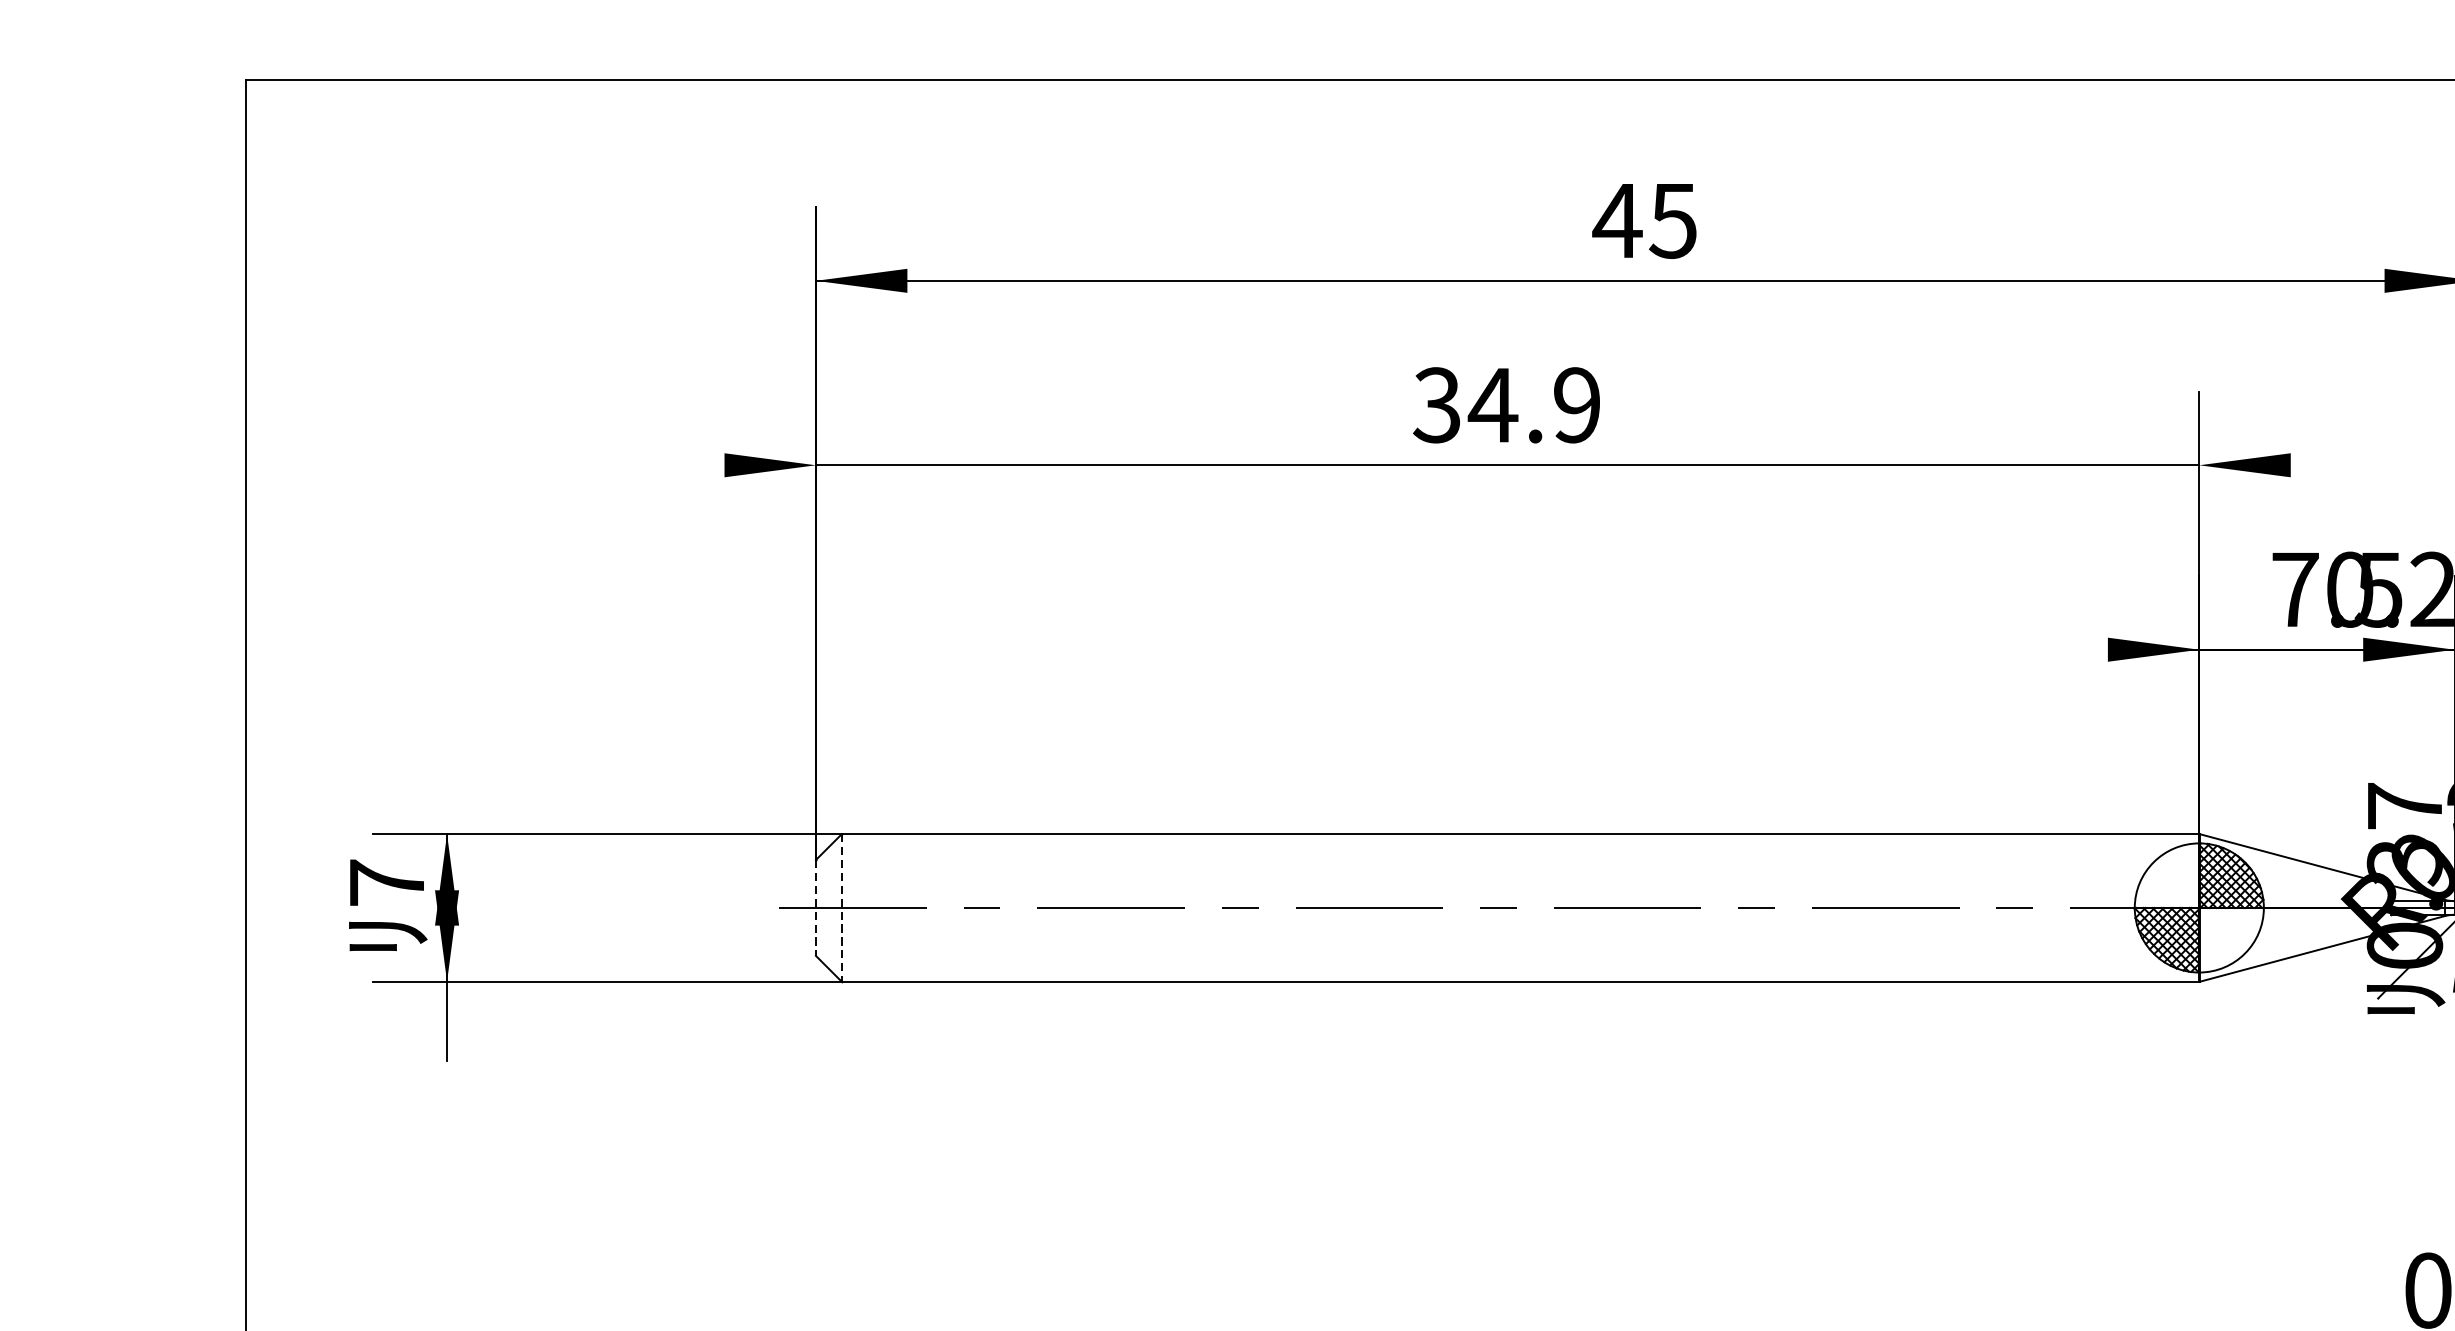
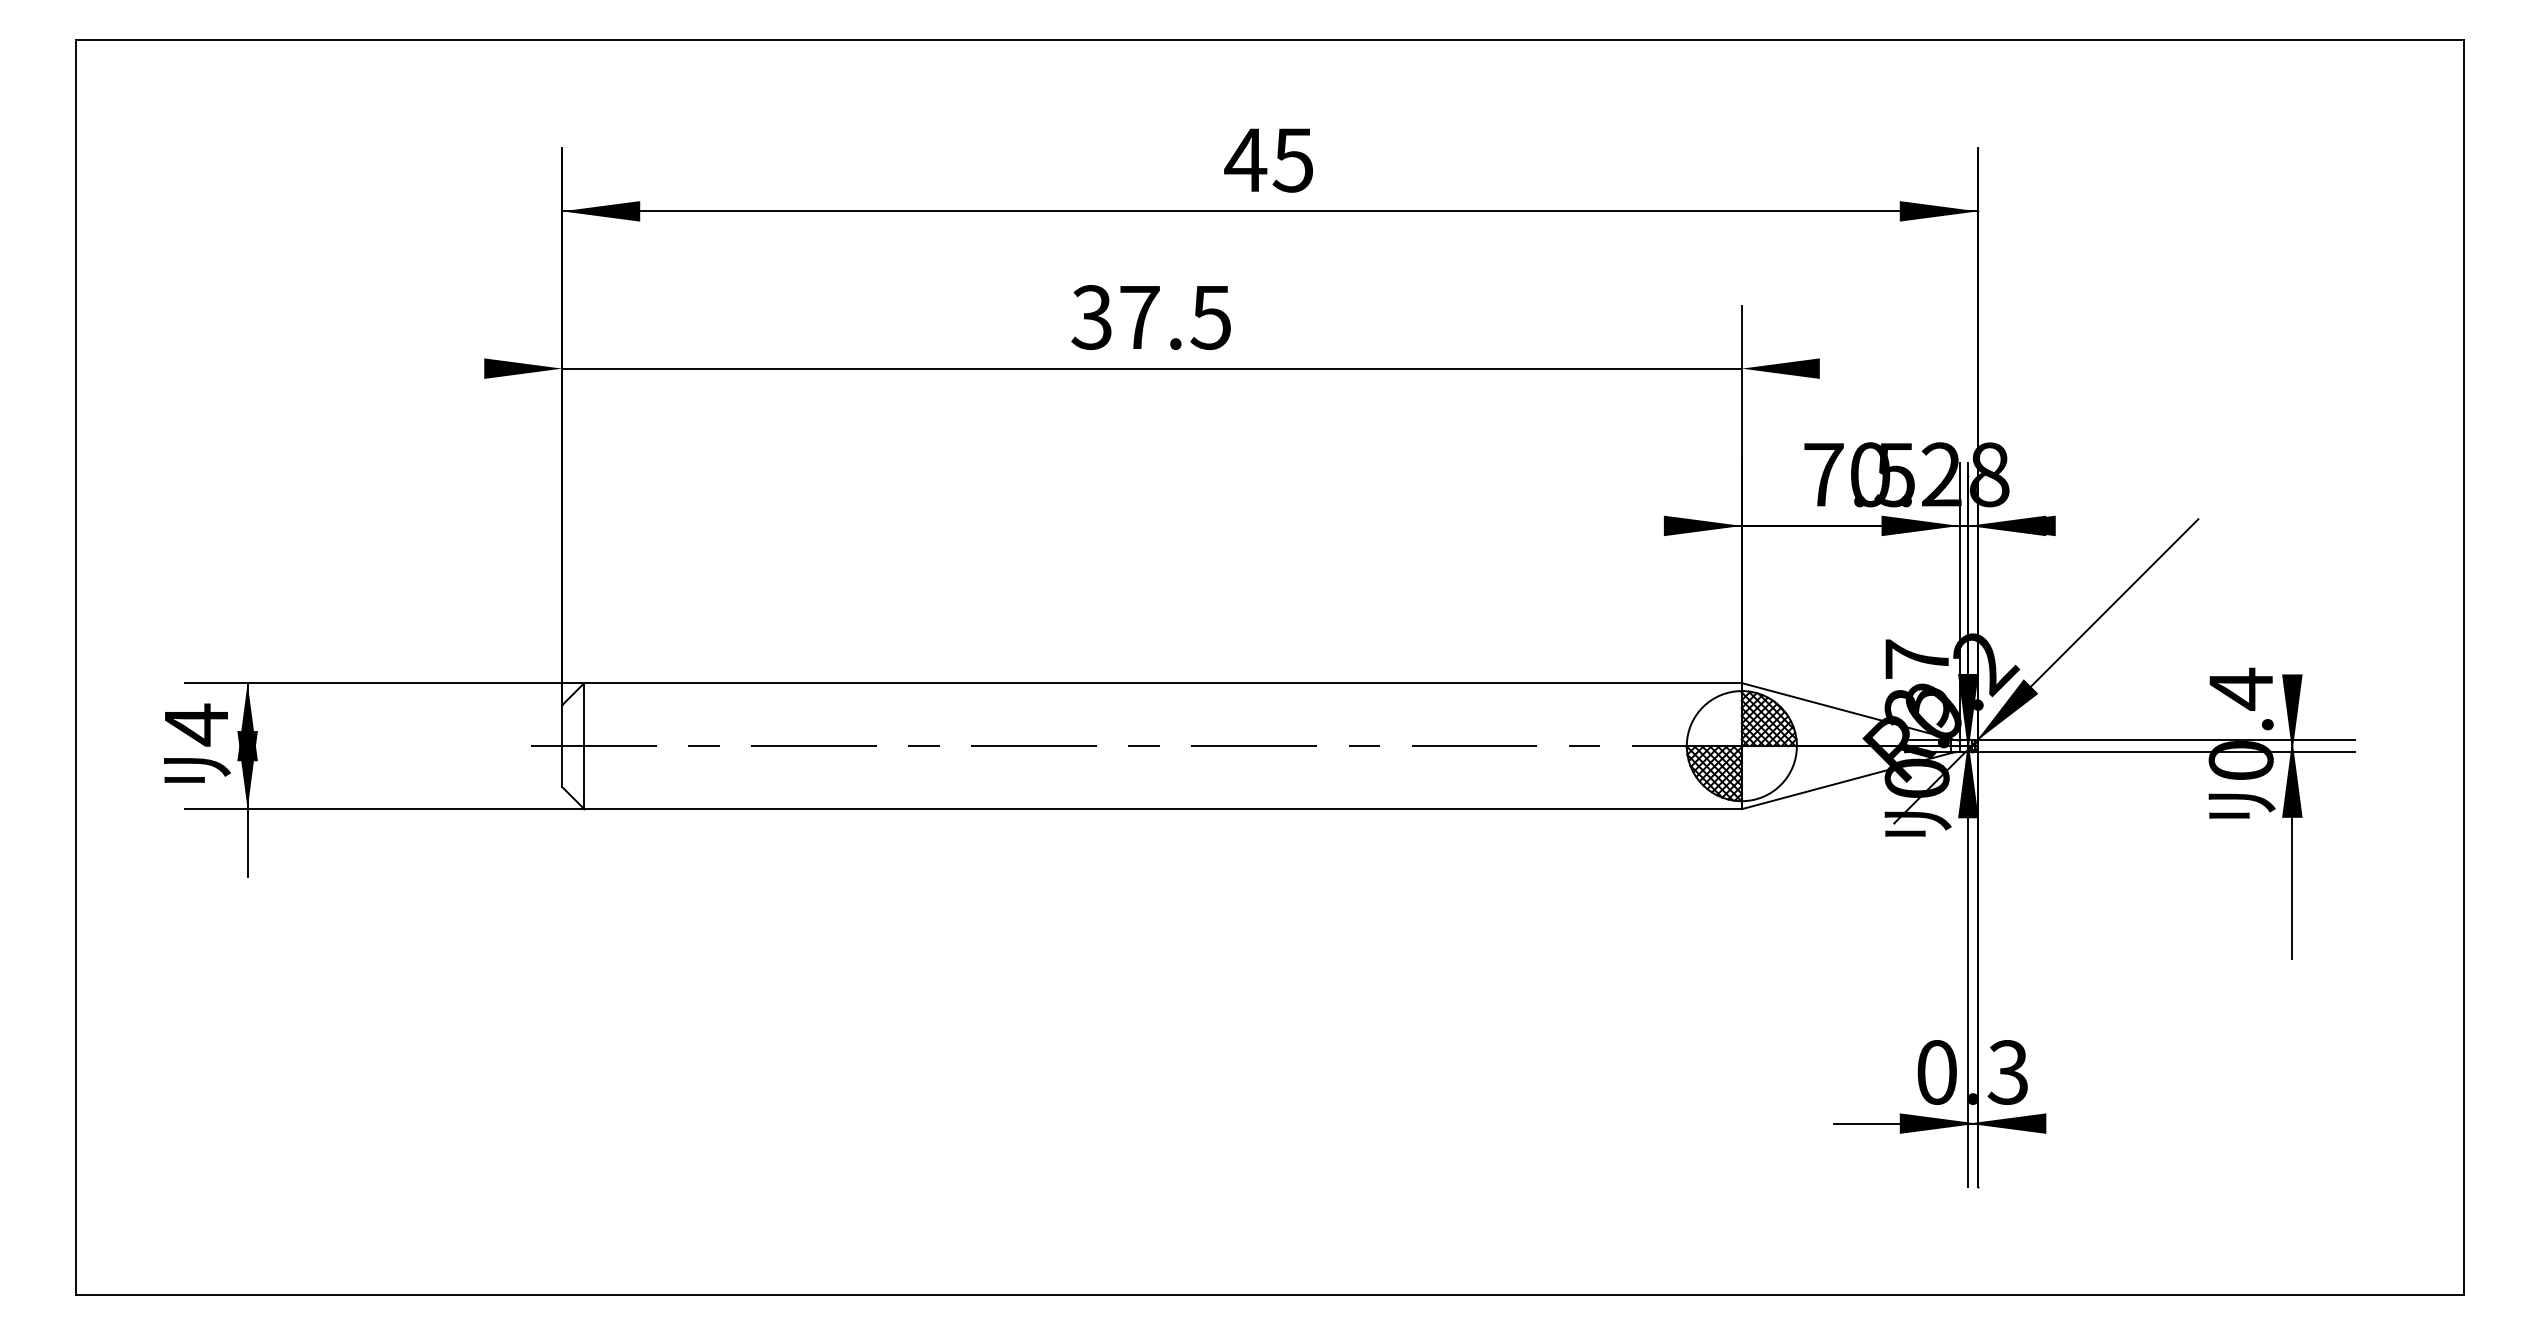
text: (1533, 405) -> (1174, 317), 34.9 -> 37.5
text: (387, 882) -> (196, 724), 7 -> 4
line: (816, 908) -> (562, 746), dashed -> solid
line: (842, 908) -> (584, 746), dashed -> solid

